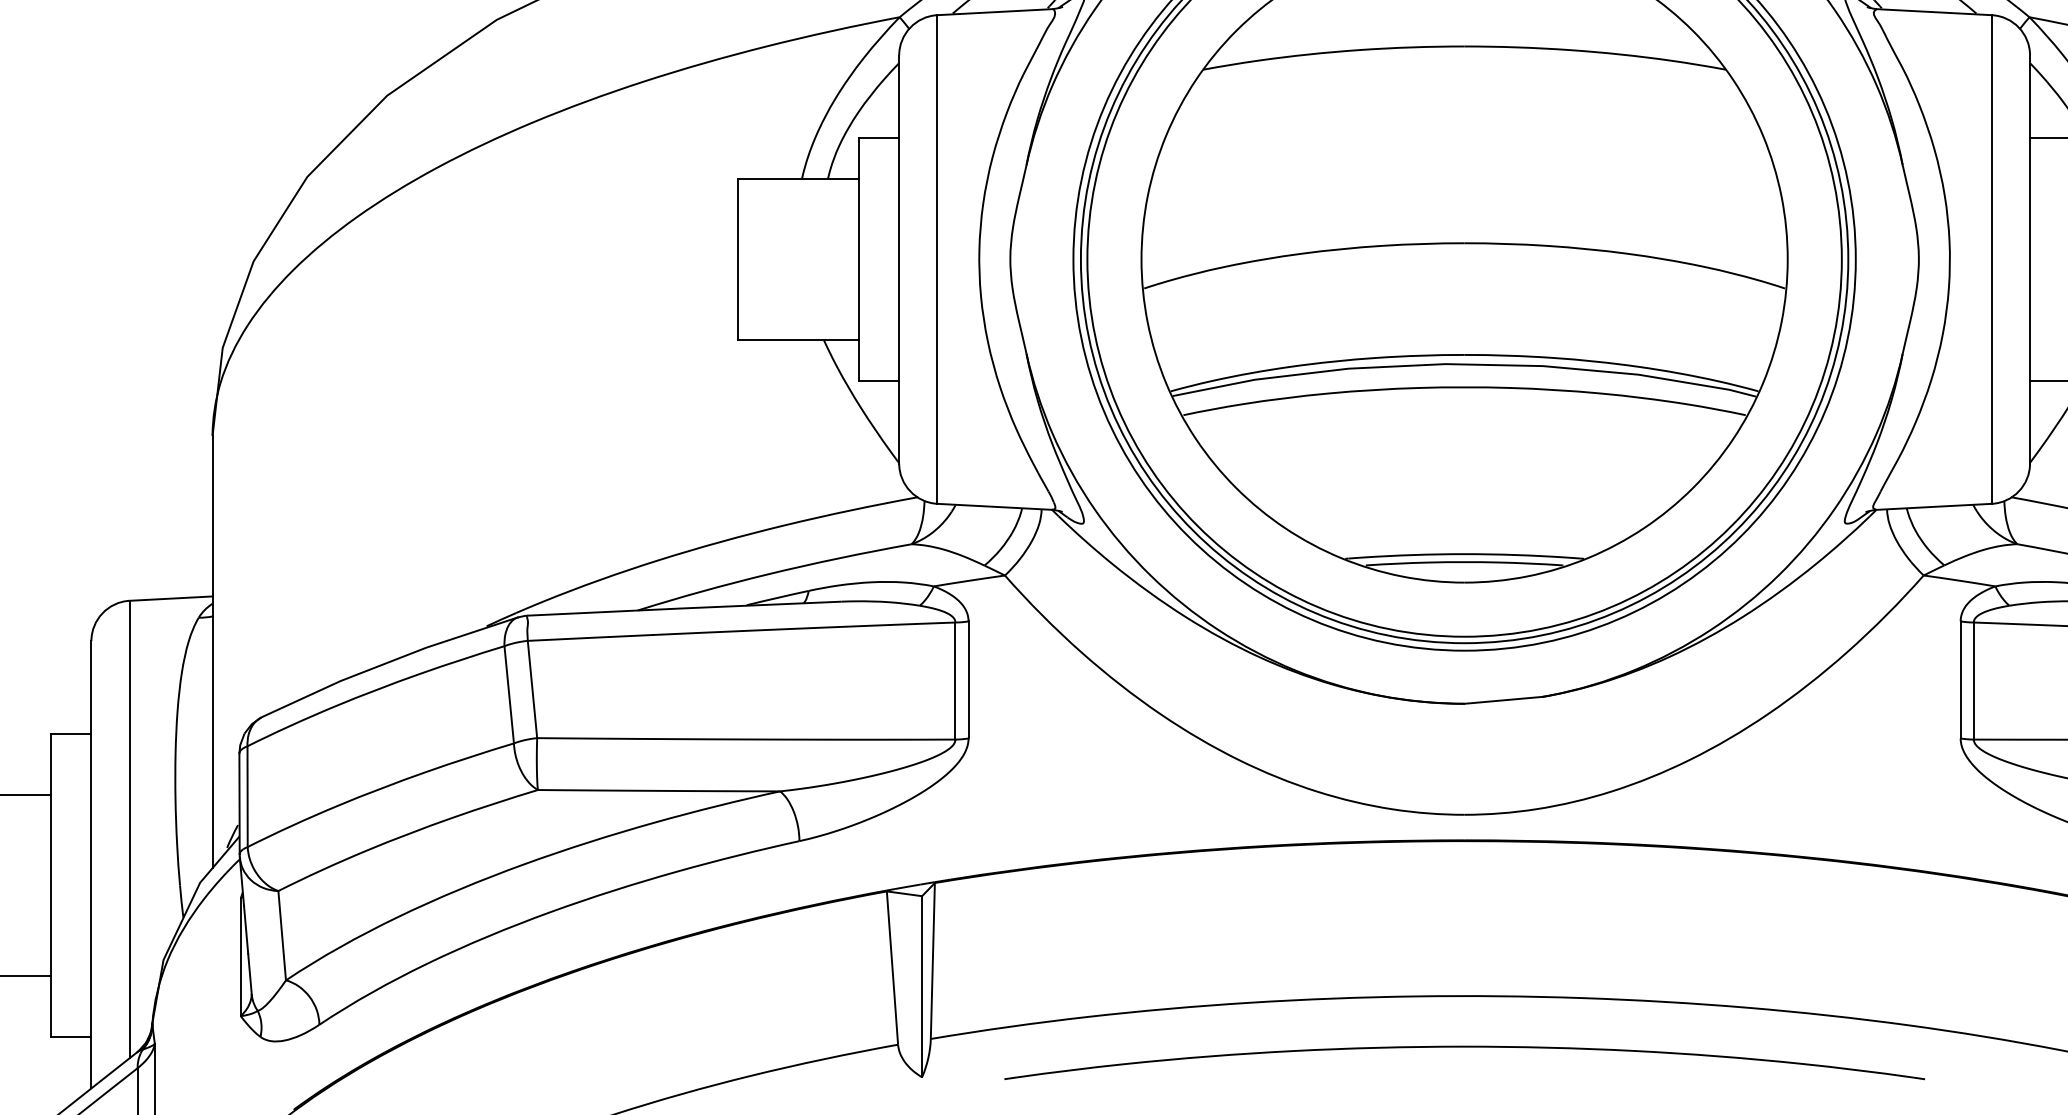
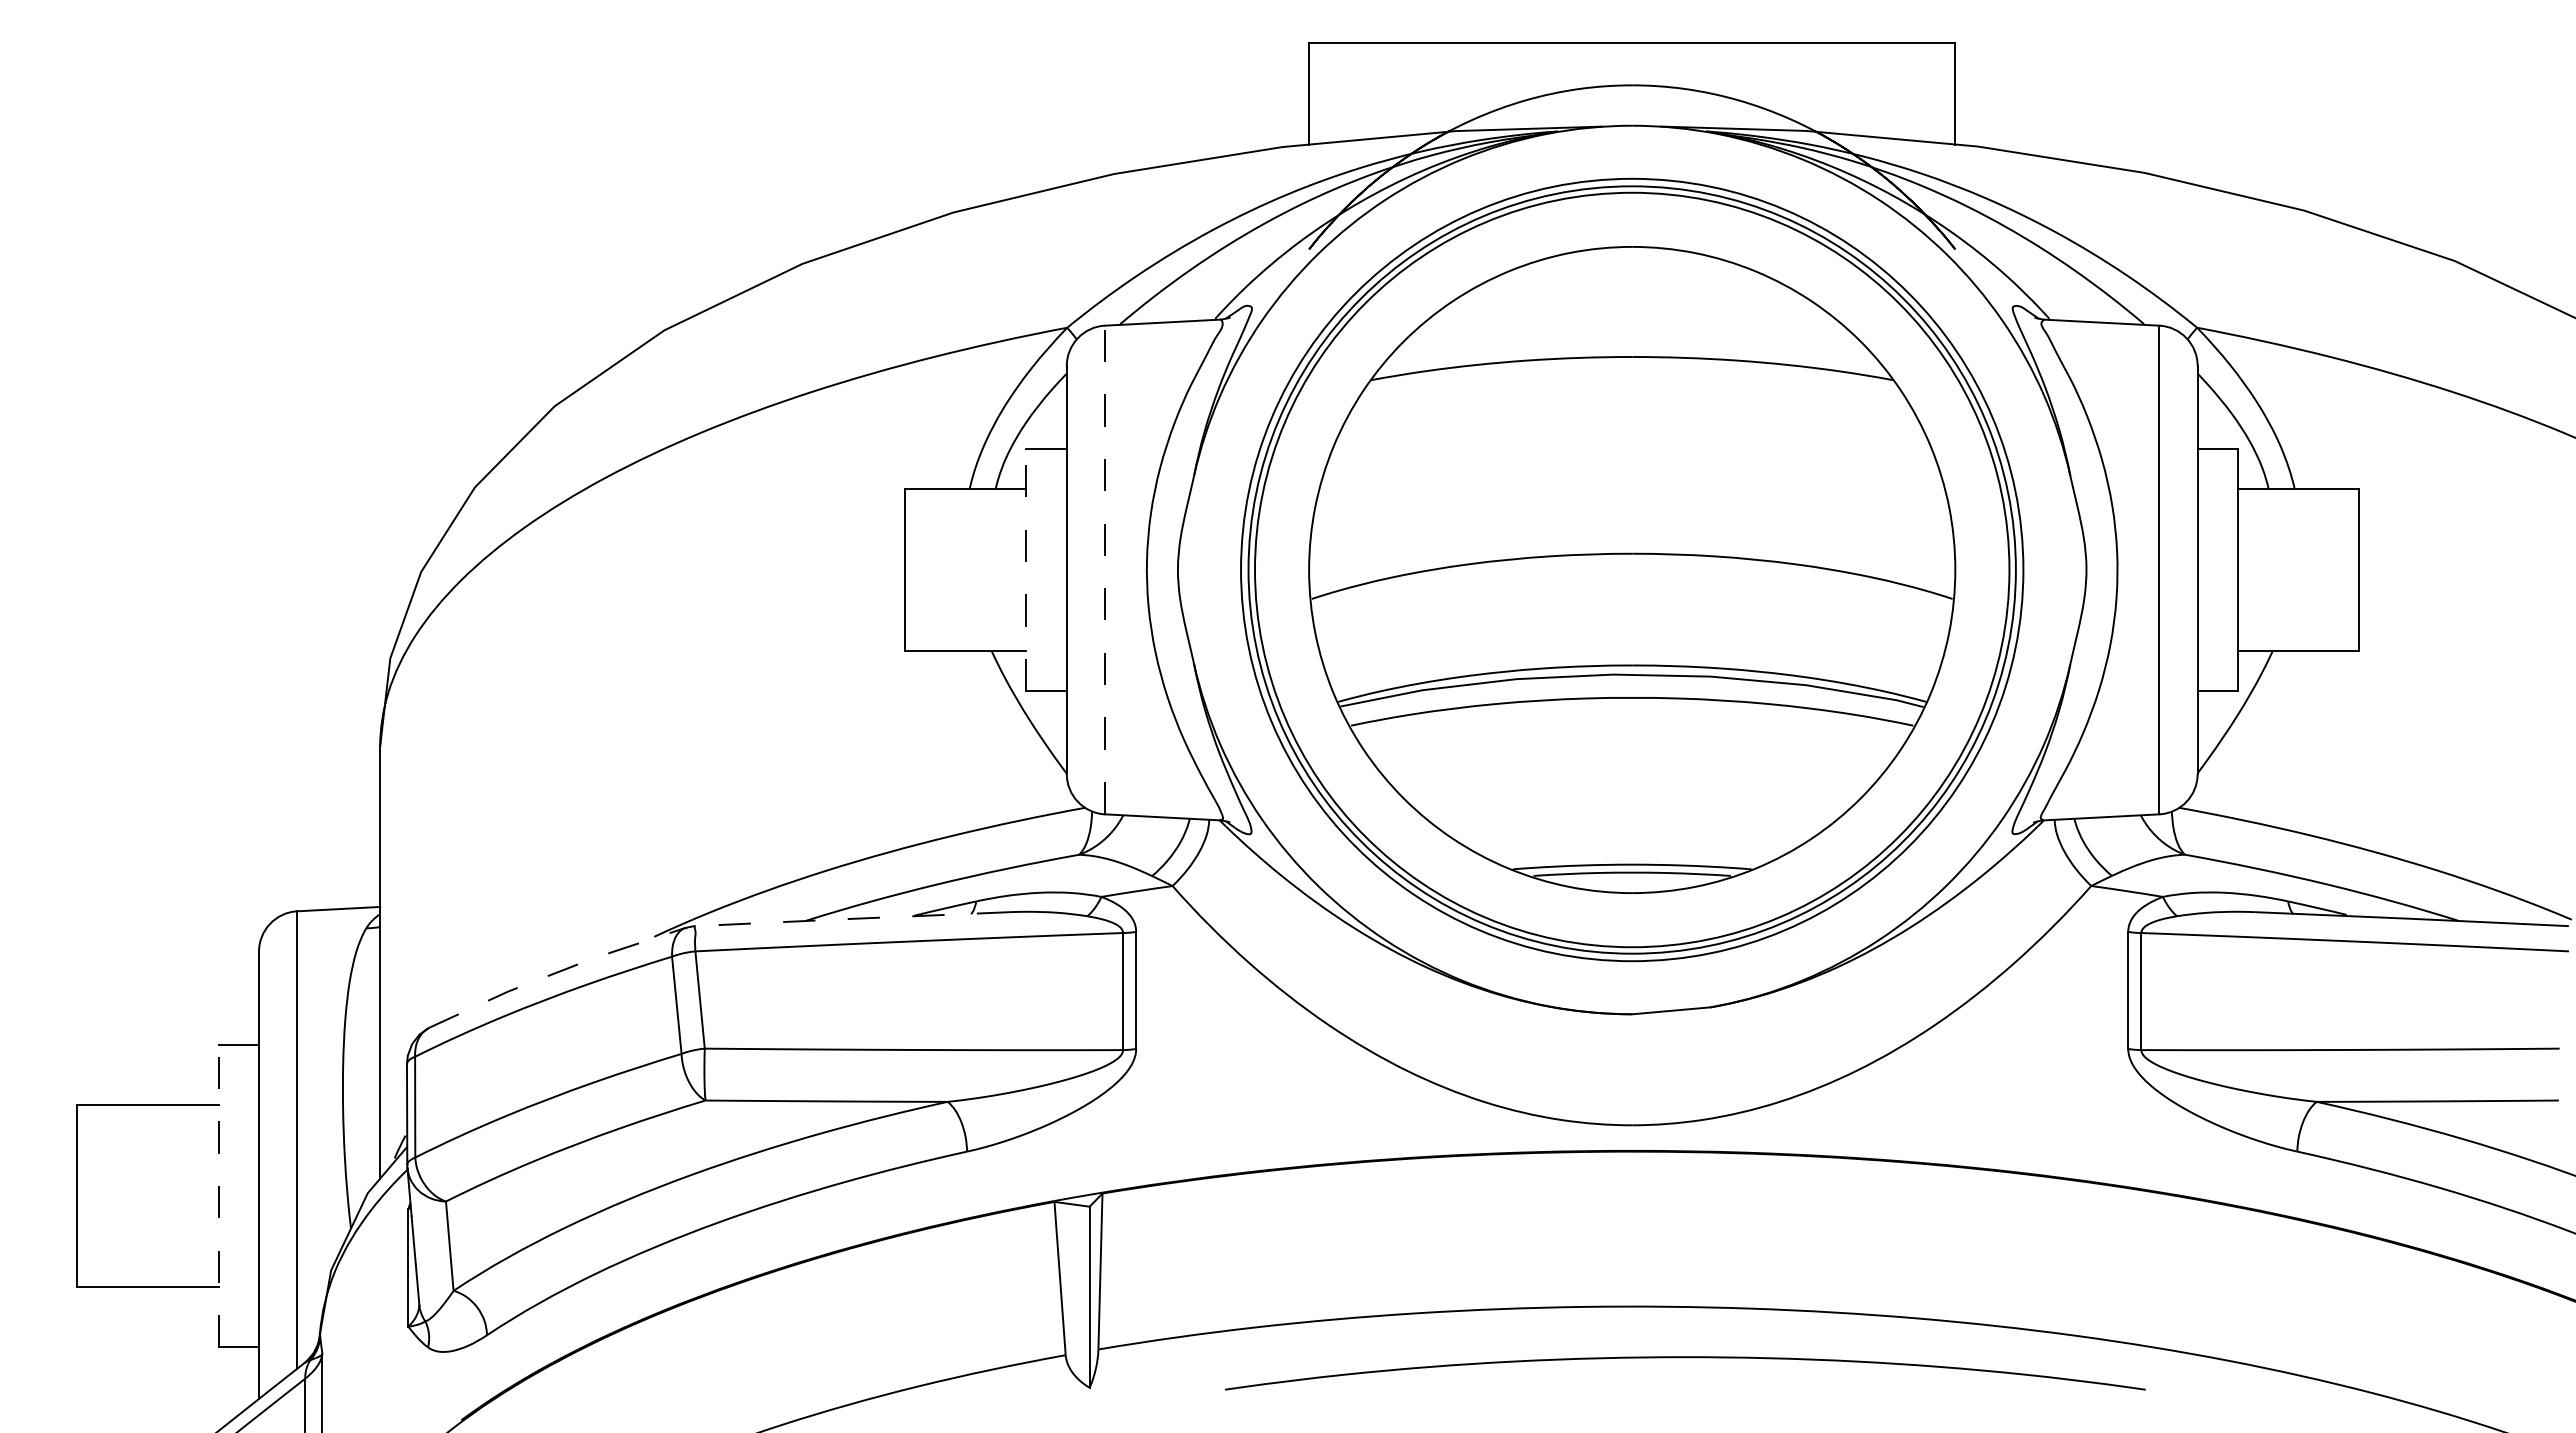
line: (858, 259) -> (1026, 569), solid -> dashed
line: (937, 259) -> (1105, 569), solid -> dashed
line: (684, 608) -> (852, 918), solid -> dashed
line: (387, 663) -> (555, 973), solid -> dashed
line: (50, 885) -> (218, 1195), solid -> dashed
part: (1464, 1048) -> (1685, 1358), moved

